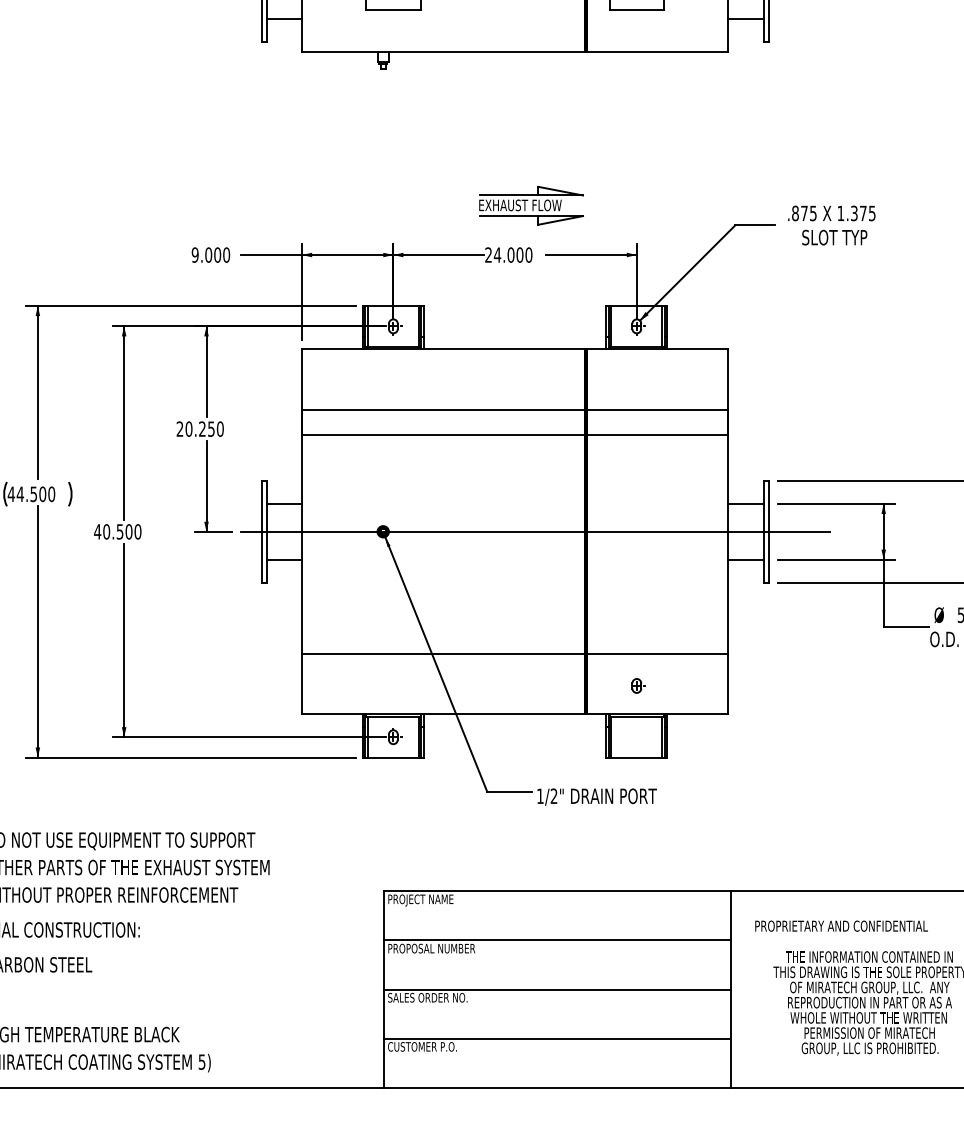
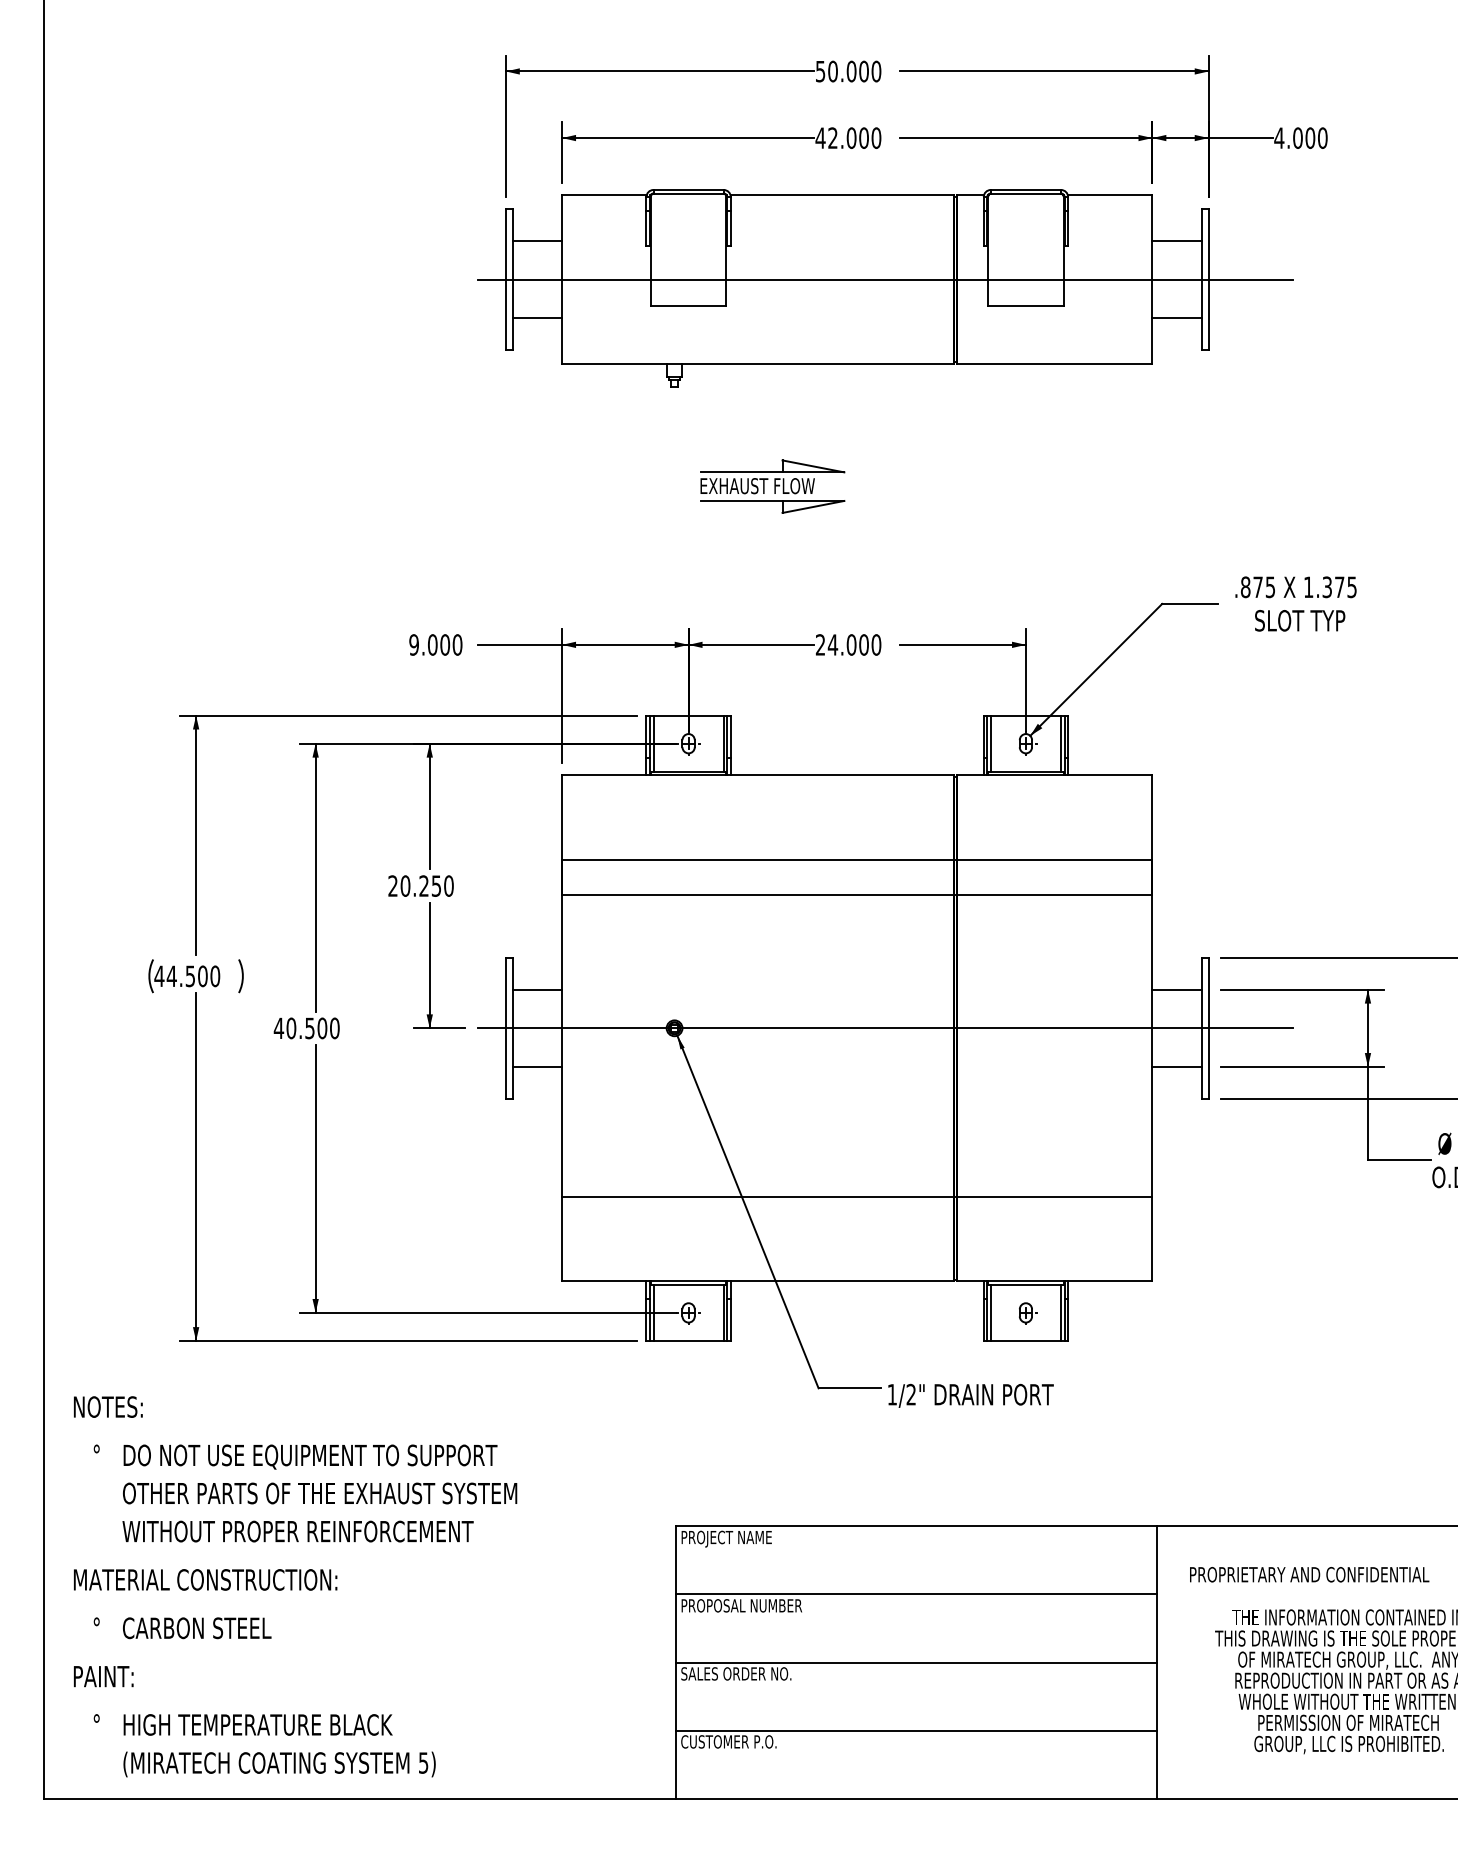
part: (531, 205) -> (772, 486), moved
part: (638, 686) -> (1028, 1313), moved

